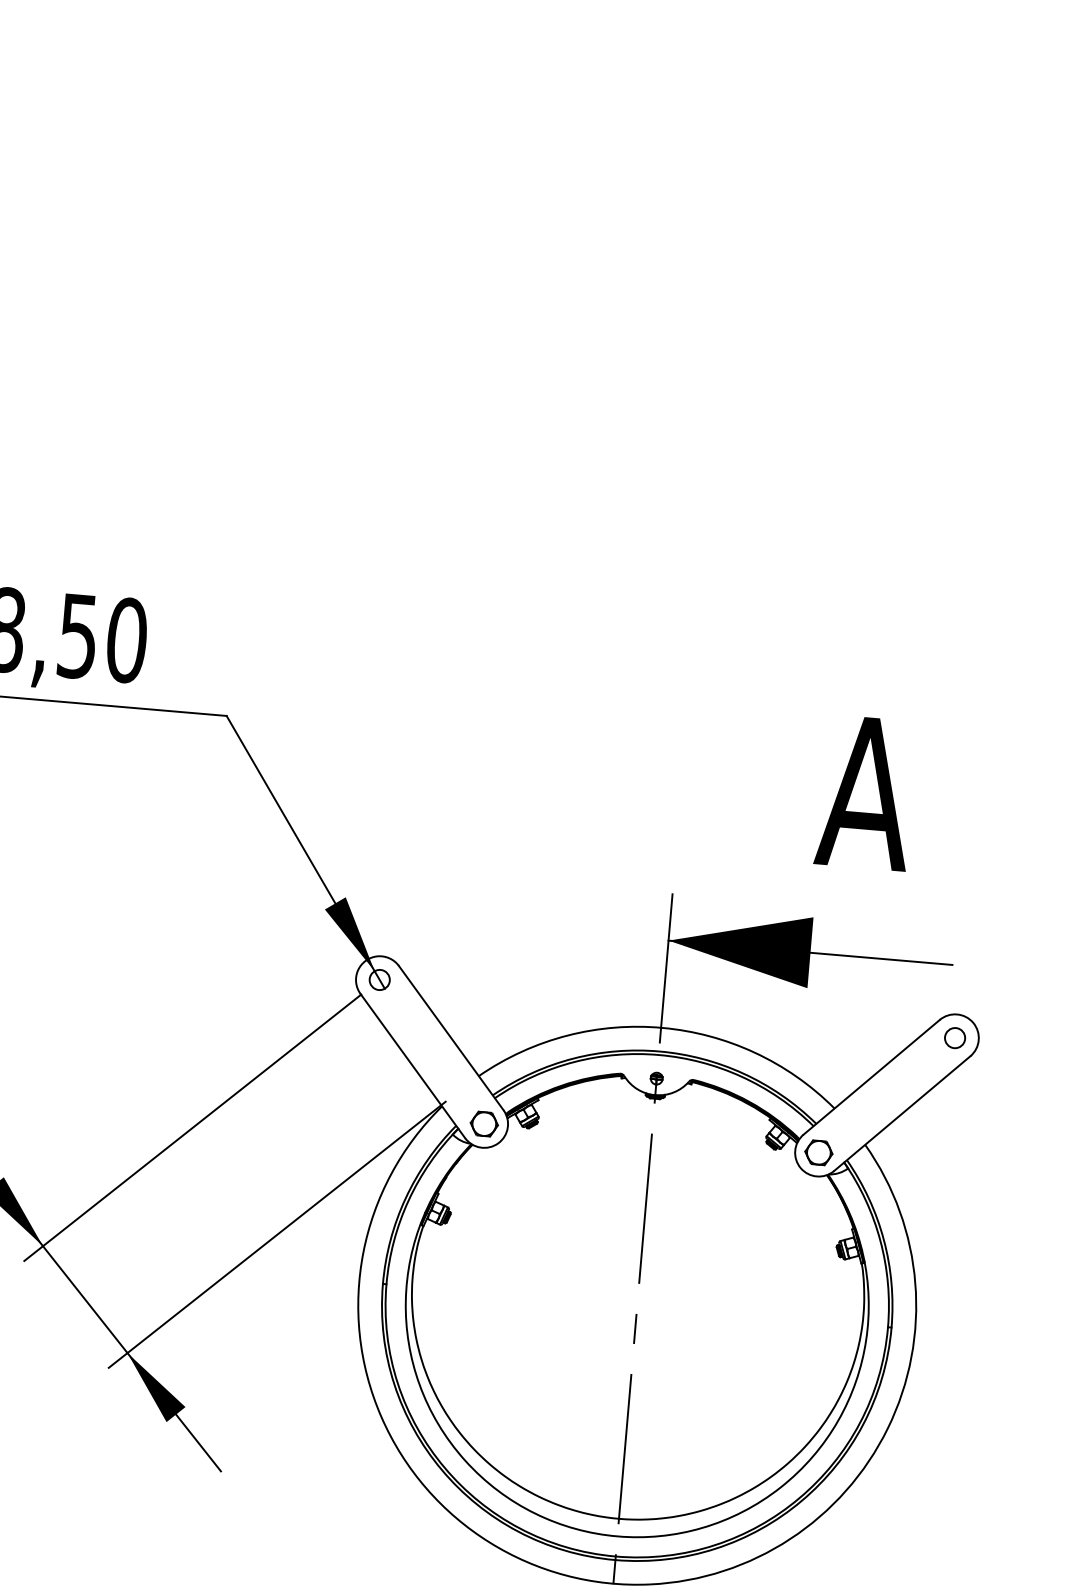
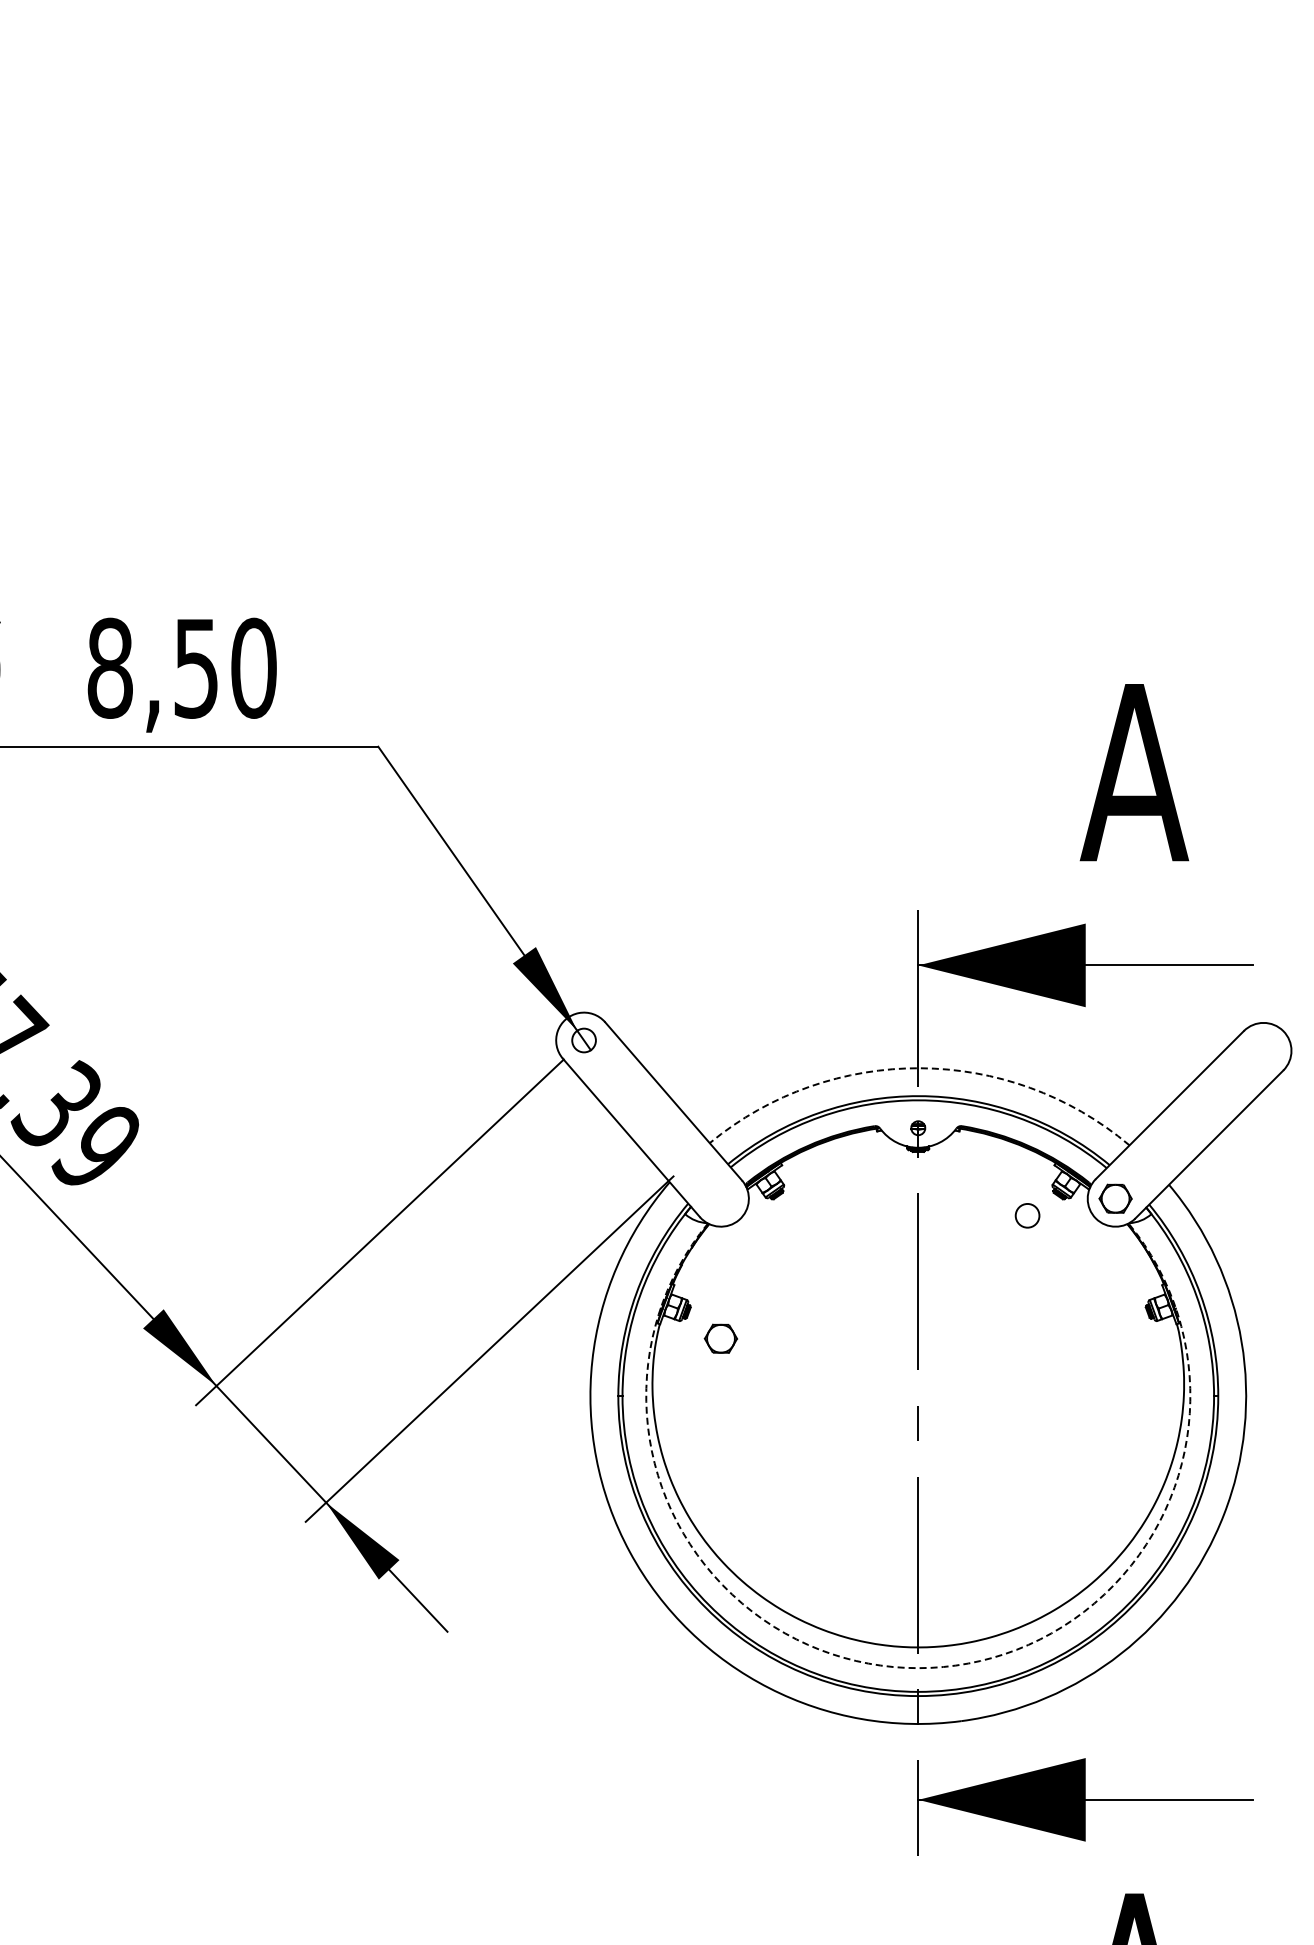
arc: (662, 1028) -> (920, 1068), solid -> dashed
circle: (955, 1037) -> (1027, 1215), moved
part: (483, 1123) -> (720, 1338), moved
arc: (617, 1536) -> (918, 1668), solid -> dashed

